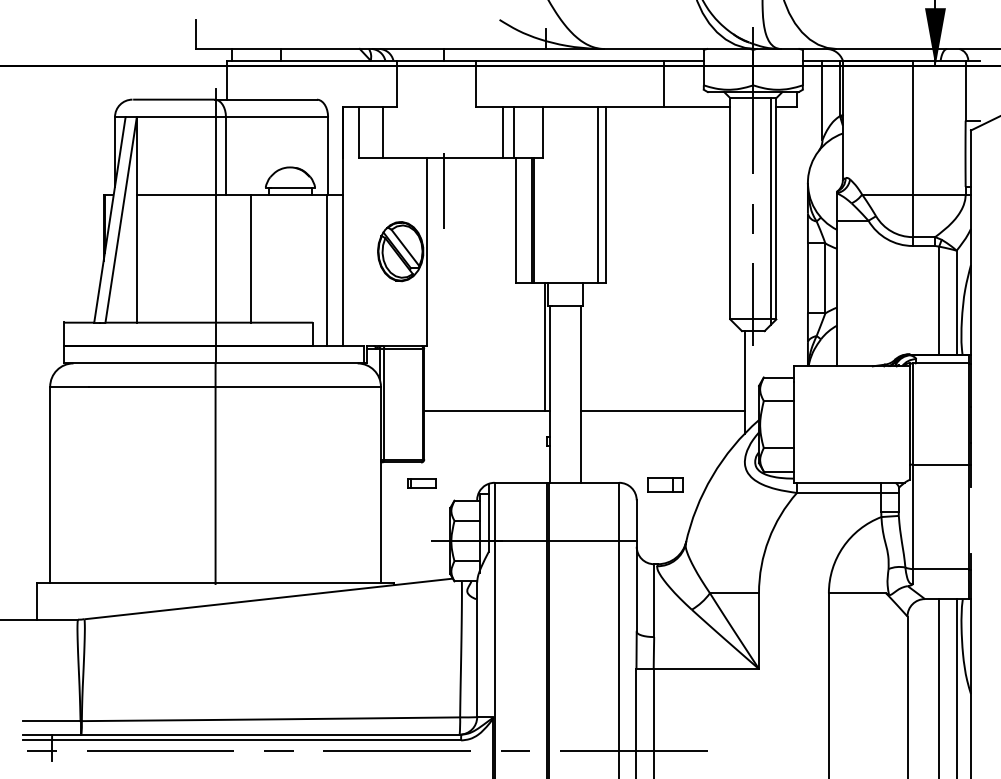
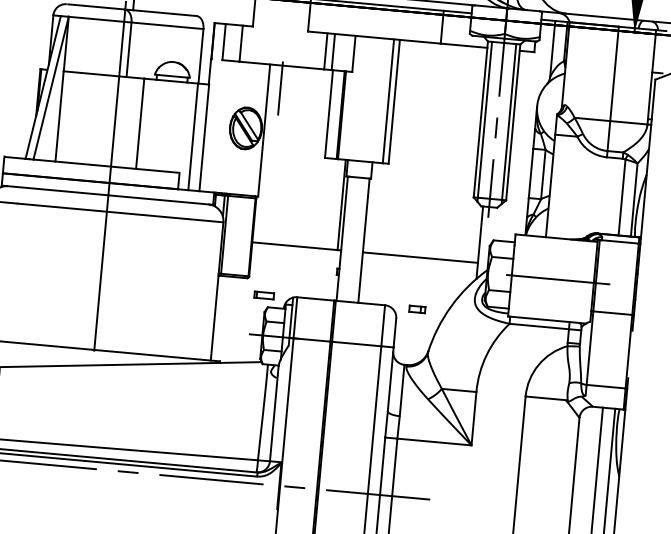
line: (736, 211) -> (485, 121), added
line: (851, 424) -> (552, 279), added
part: (421, 483) -> (263, 295), moved
part: (664, 484) -> (416, 309), size x0.62

